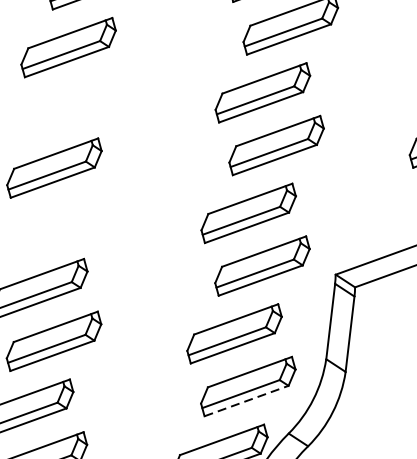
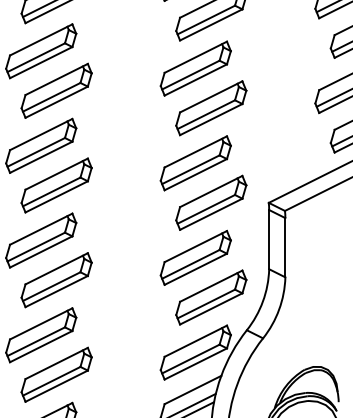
part: (82, 99) -> (56, 90), added
part: (68, 220) -> (56, 185), added
line: (246, 400) -> (211, 308), dashed -> solid

